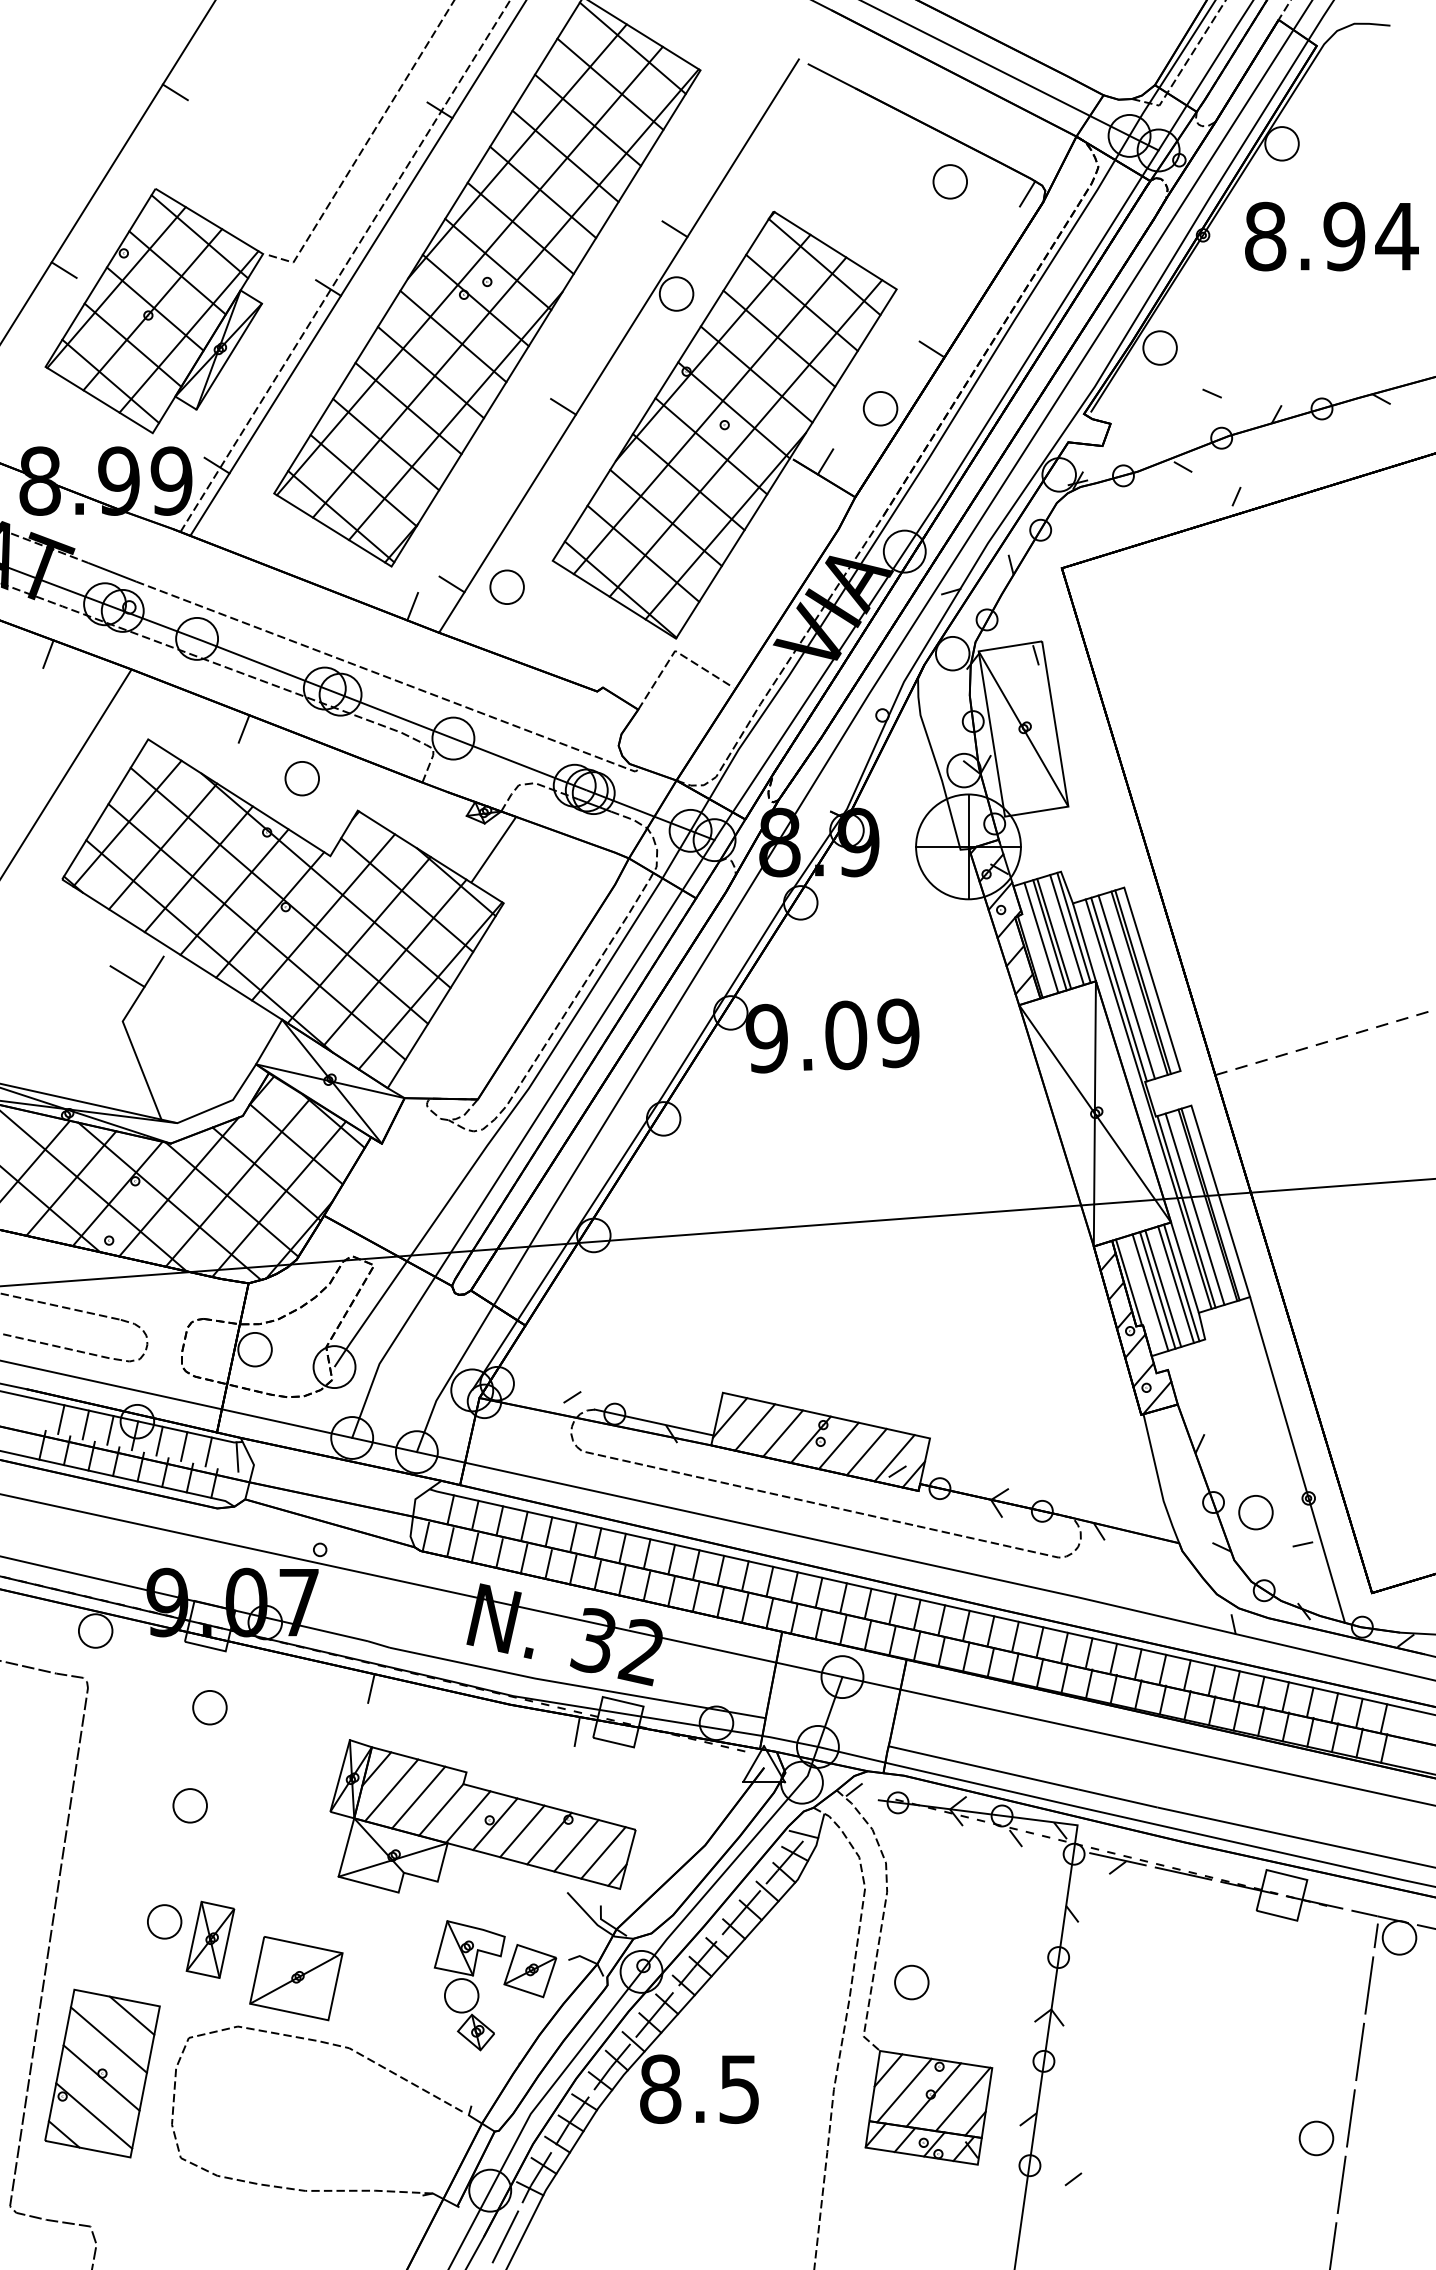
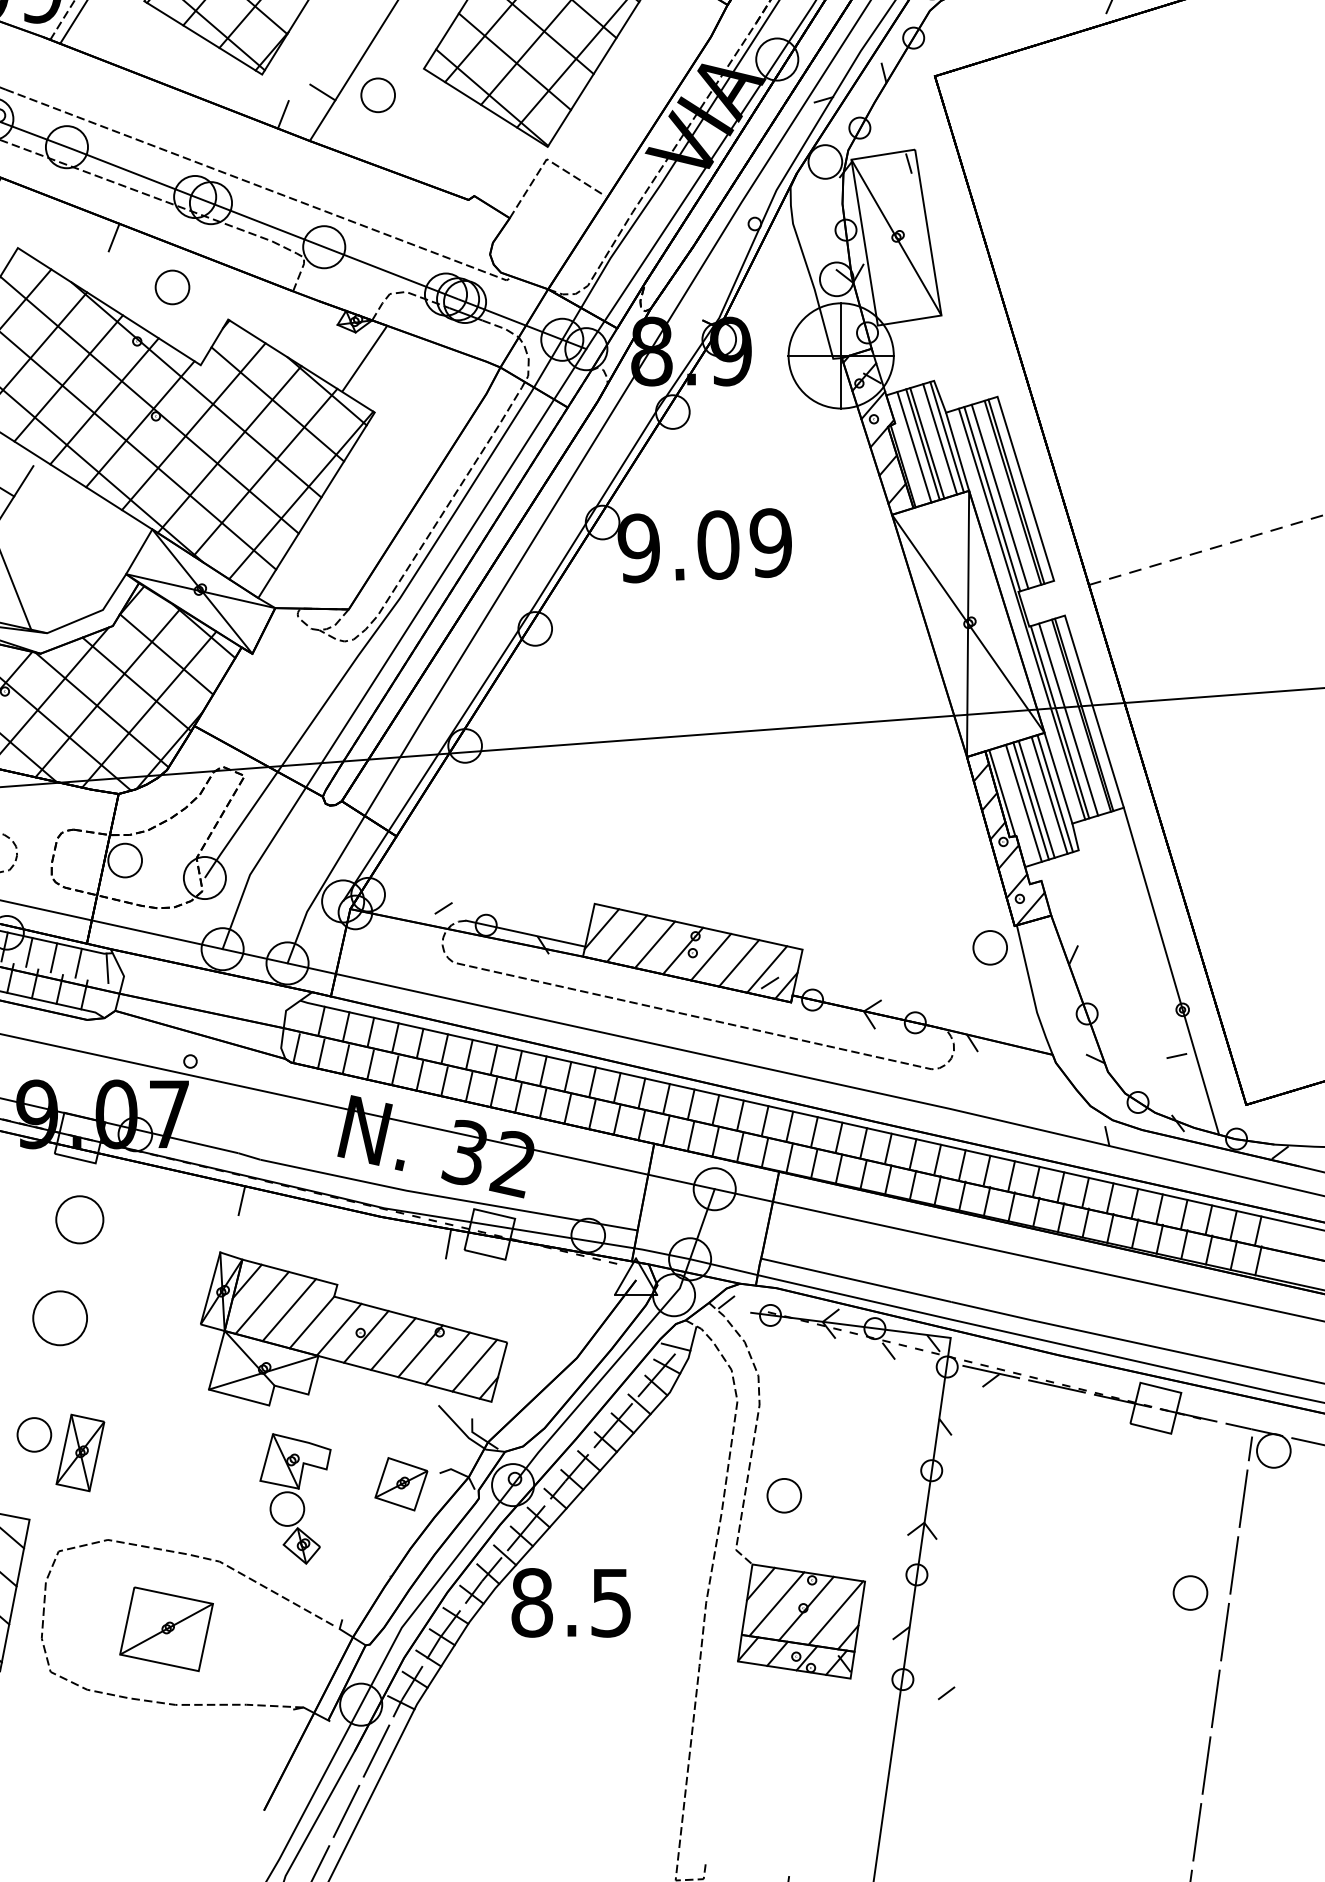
part: (1255, 1512) -> (989, 947), moved
part: (209, 1707) -> (79, 1219), size x1.4
part: (189, 1805) -> (59, 1318), size x1.6
part: (296, 1978) -> (166, 1629), moved
part: (469, 1985) -> (295, 1498), moved
part: (1316, 2138) -> (1190, 1593), moved

